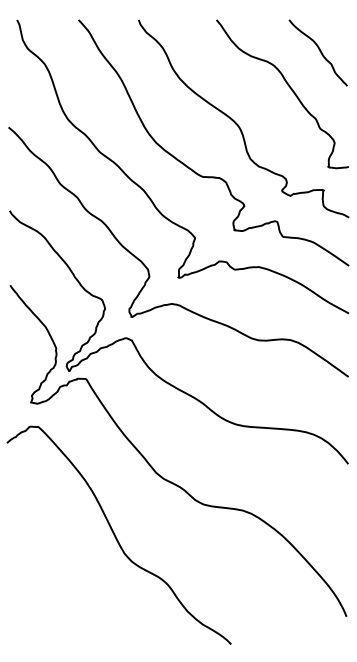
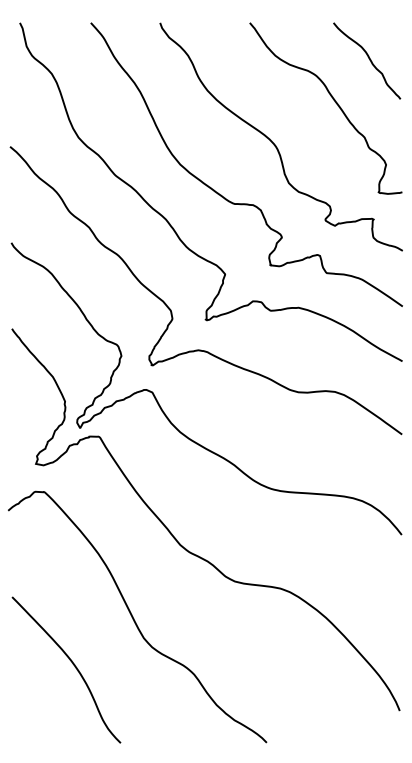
curve: (62, 576) -> (72, 664), added

